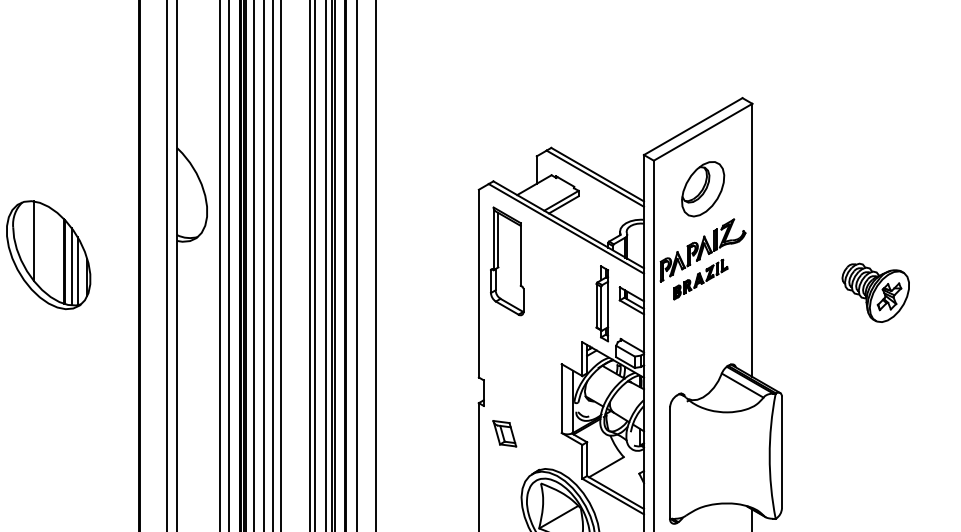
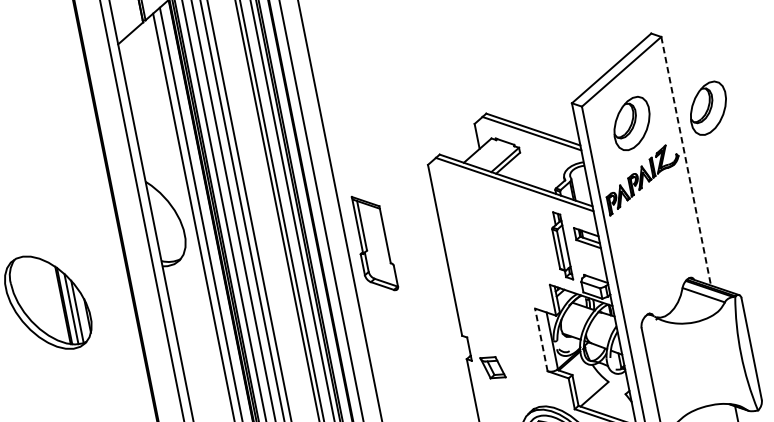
part: (787, 189) -> (708, 108), added
line: (752, 240) -> (686, 161), solid -> dashed
line: (34, 241) -> (32, 292), removed
part: (507, 261) -> (374, 243), moved
part: (700, 279) -> (646, 206), removed
line: (561, 398) -> (541, 339), solid -> dashed
part: (504, 433) -> (492, 367), moved

